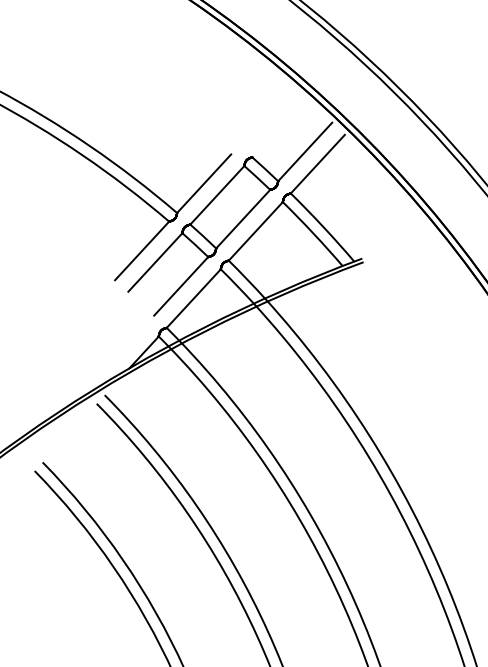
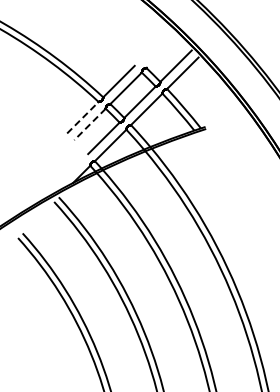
line: (143, 250) -> (83, 117), solid -> dashed
line: (154, 262) -> (89, 124), solid -> dashed

